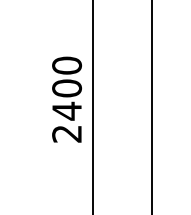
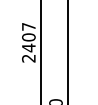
text: (66, 64) -> (28, 26), 2400 -> 2407

